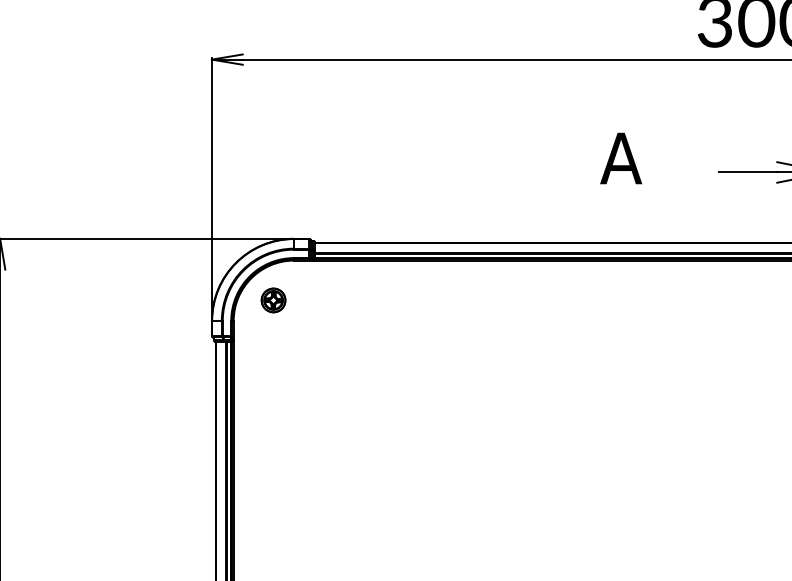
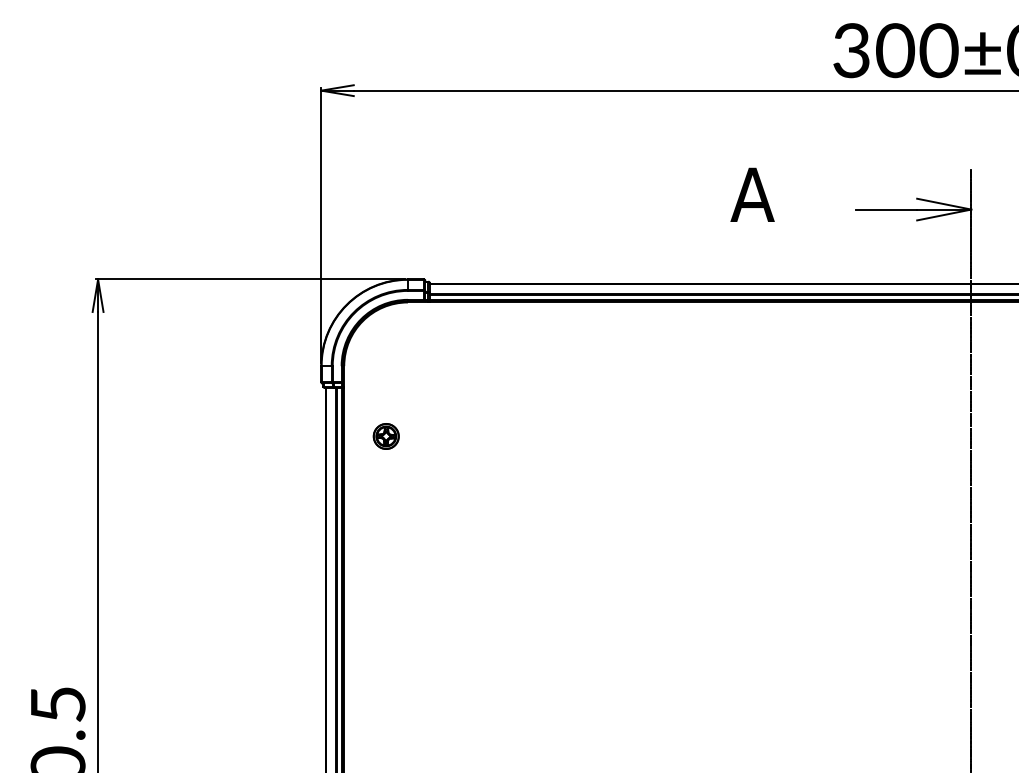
part: (272, 300) -> (385, 436), moved

